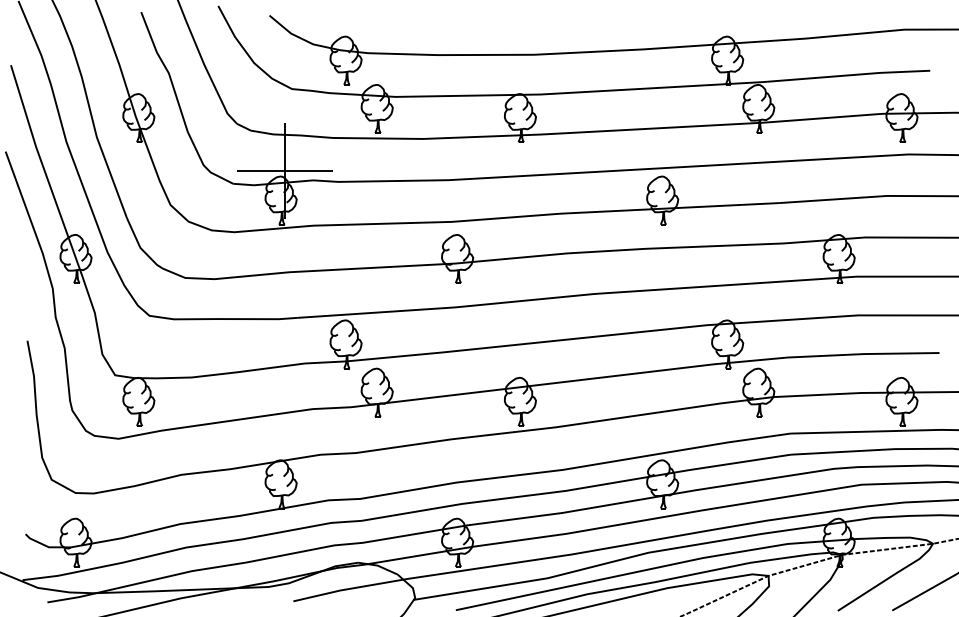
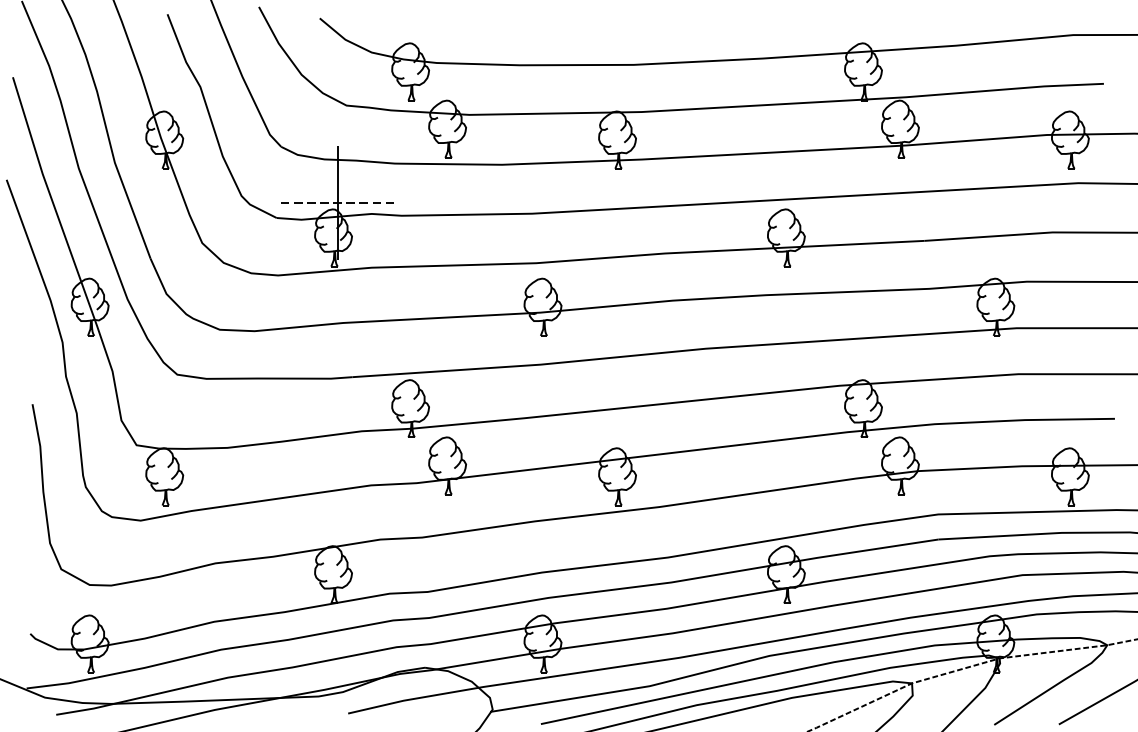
line: (285, 170) -> (338, 202), solid -> dashed

